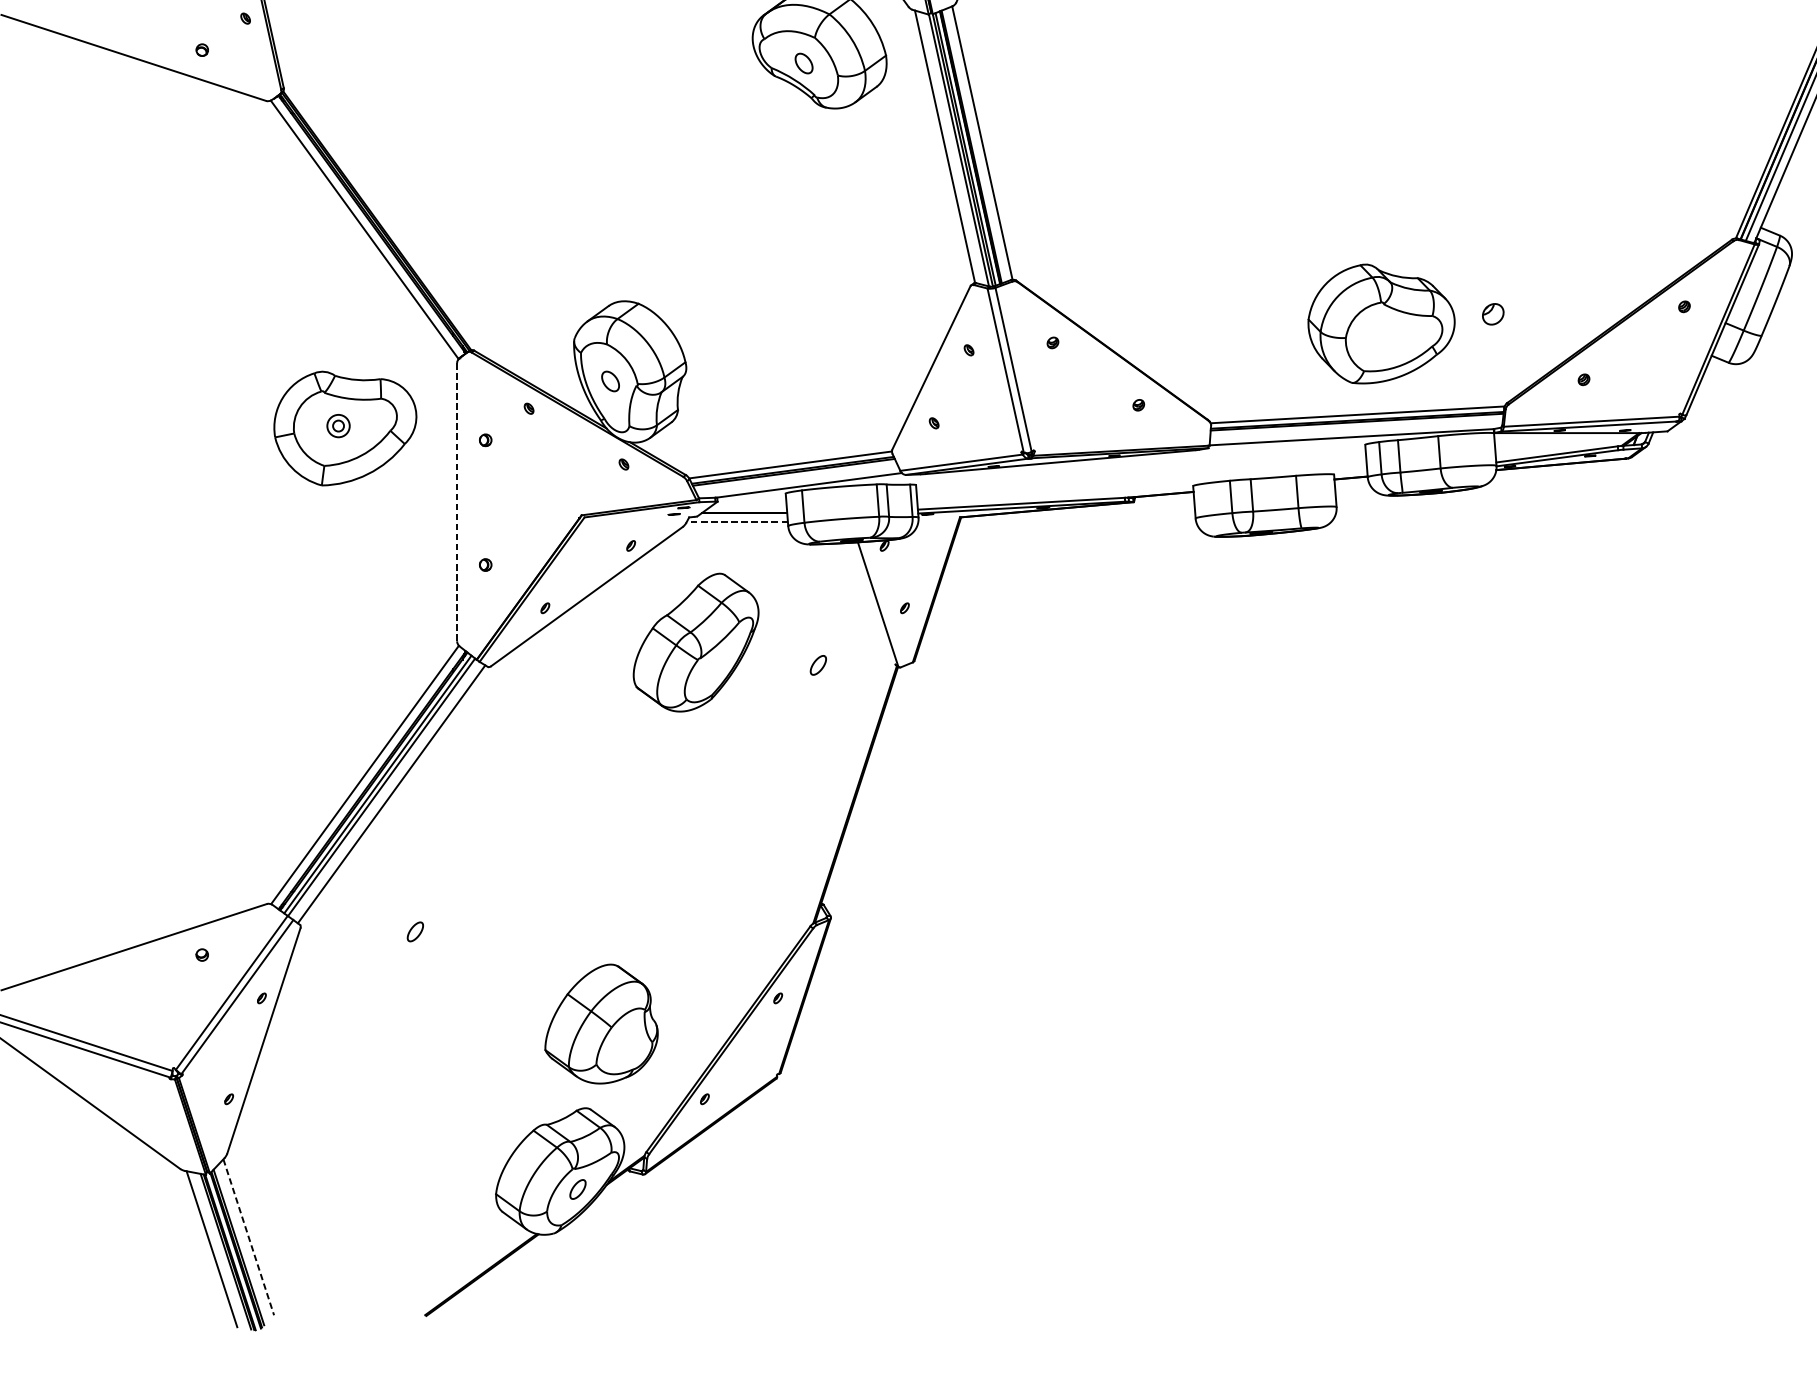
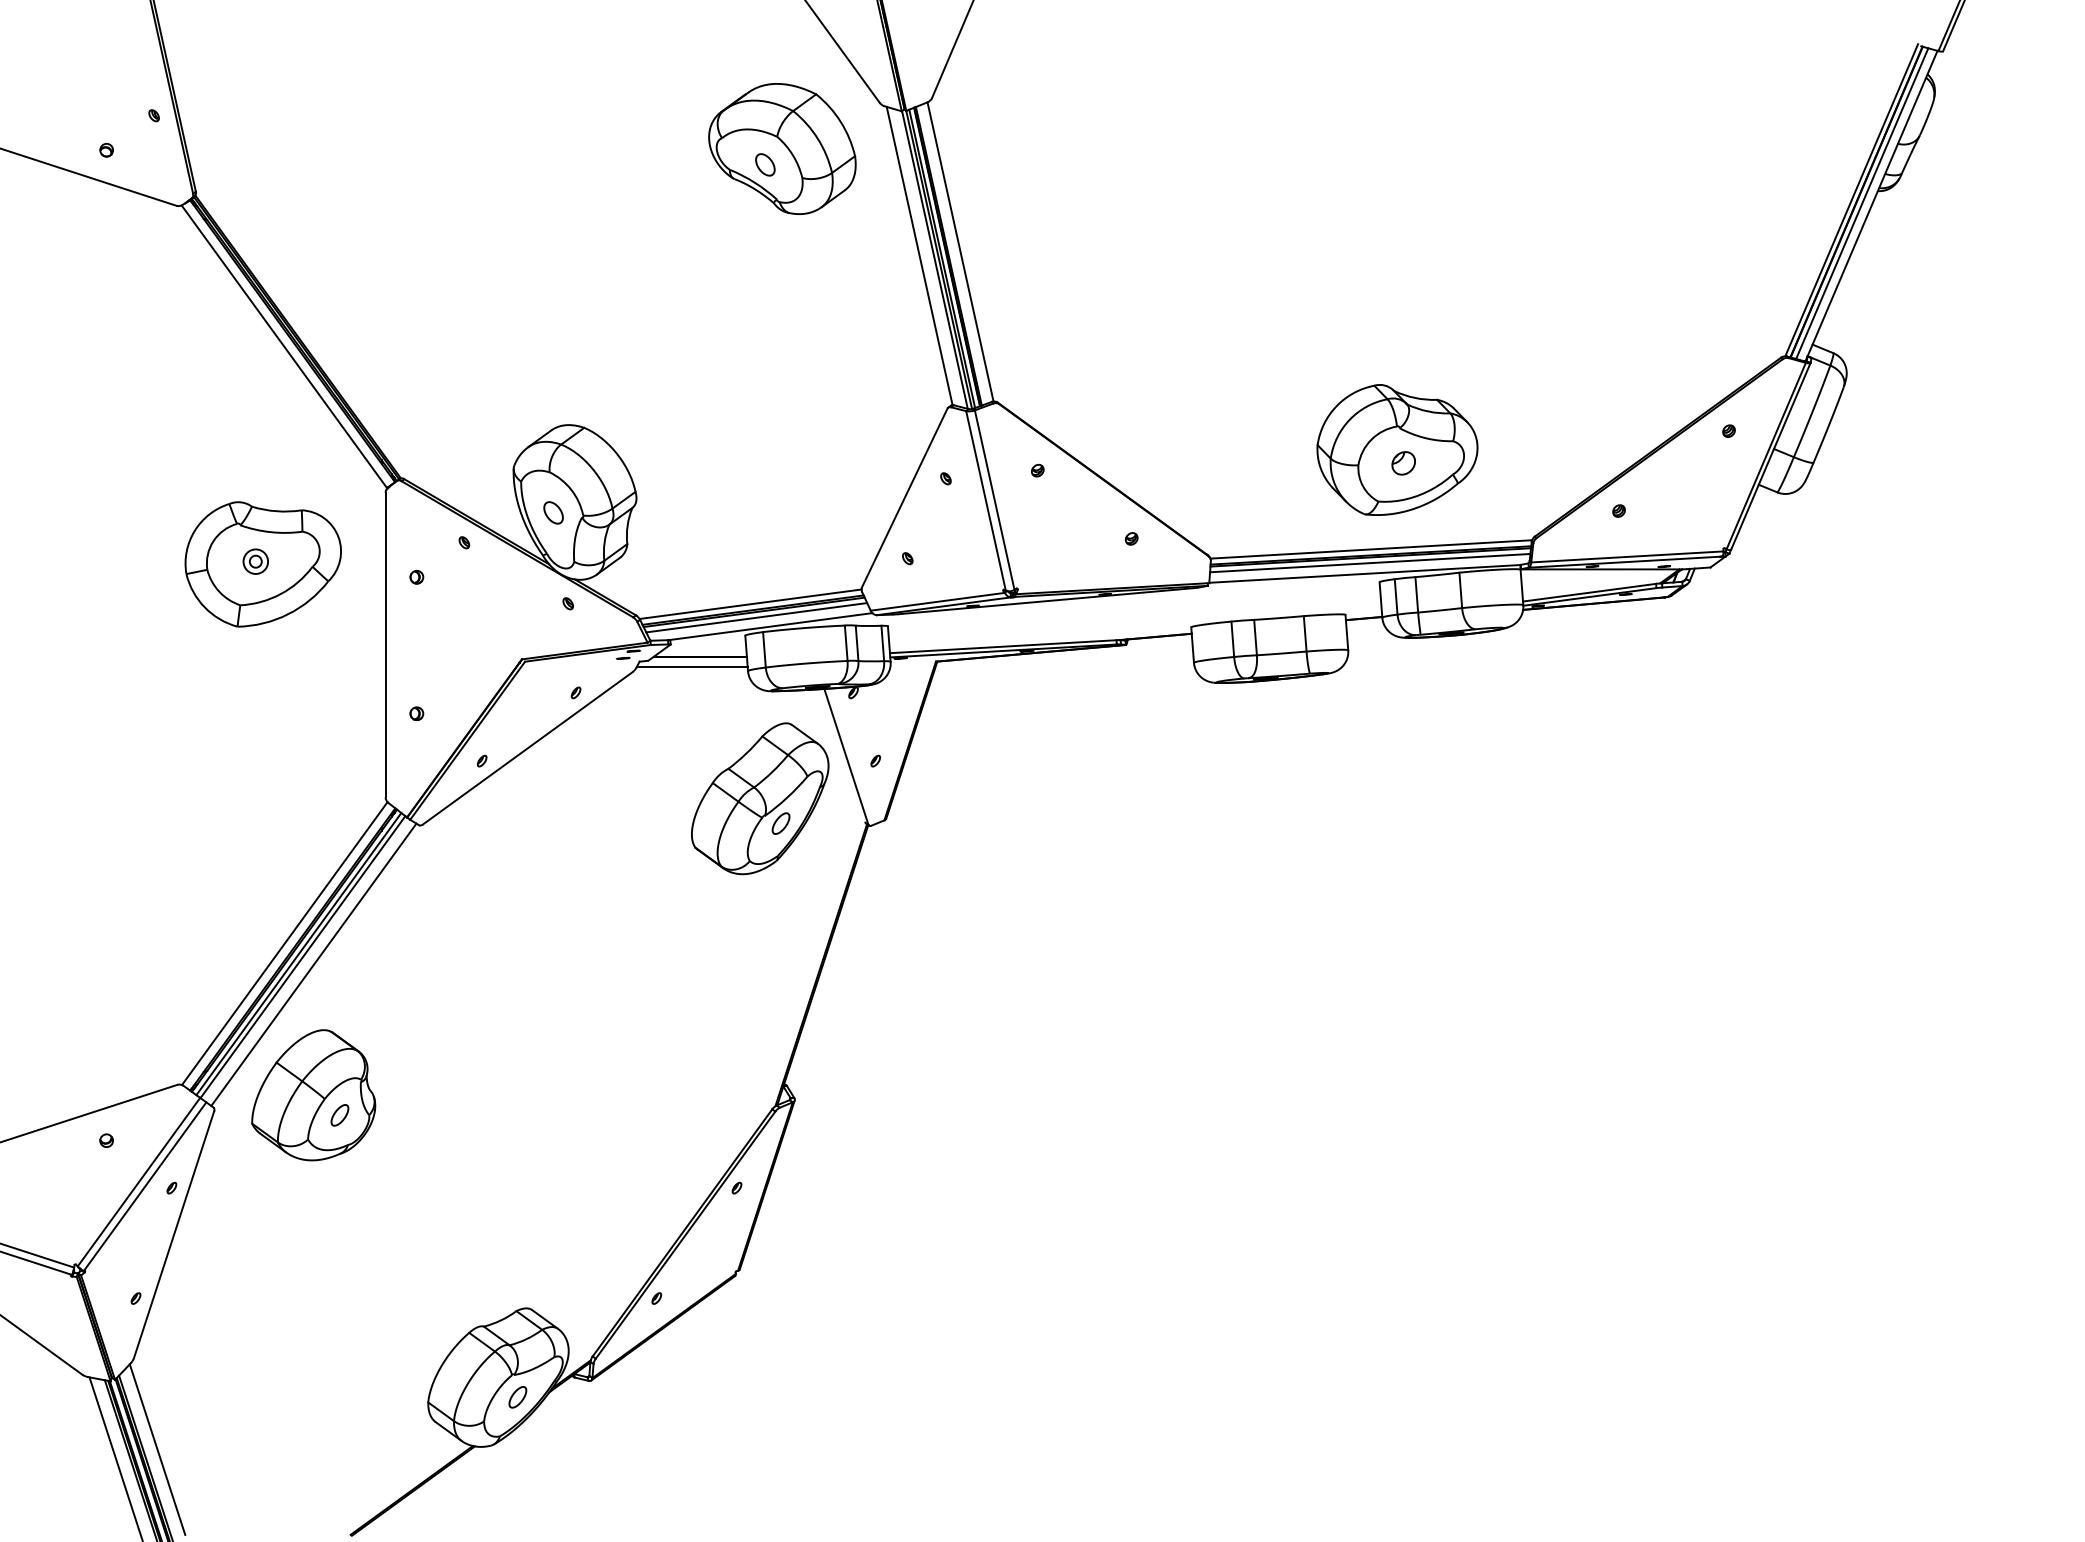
part: (1493, 314) -> (1403, 463), moved
line: (1356, 426) -> (1370, 562), added
line: (795, 477) -> (756, 617), added
line: (457, 502) -> (385, 645), dashed -> solid
line: (736, 521) -> (691, 666), dashed -> solid
part: (696, 642) -> (760, 798), moved
part: (601, 1024) -> (313, 1095), moved
line: (248, 1237) -> (157, 1449), dashed -> solid

